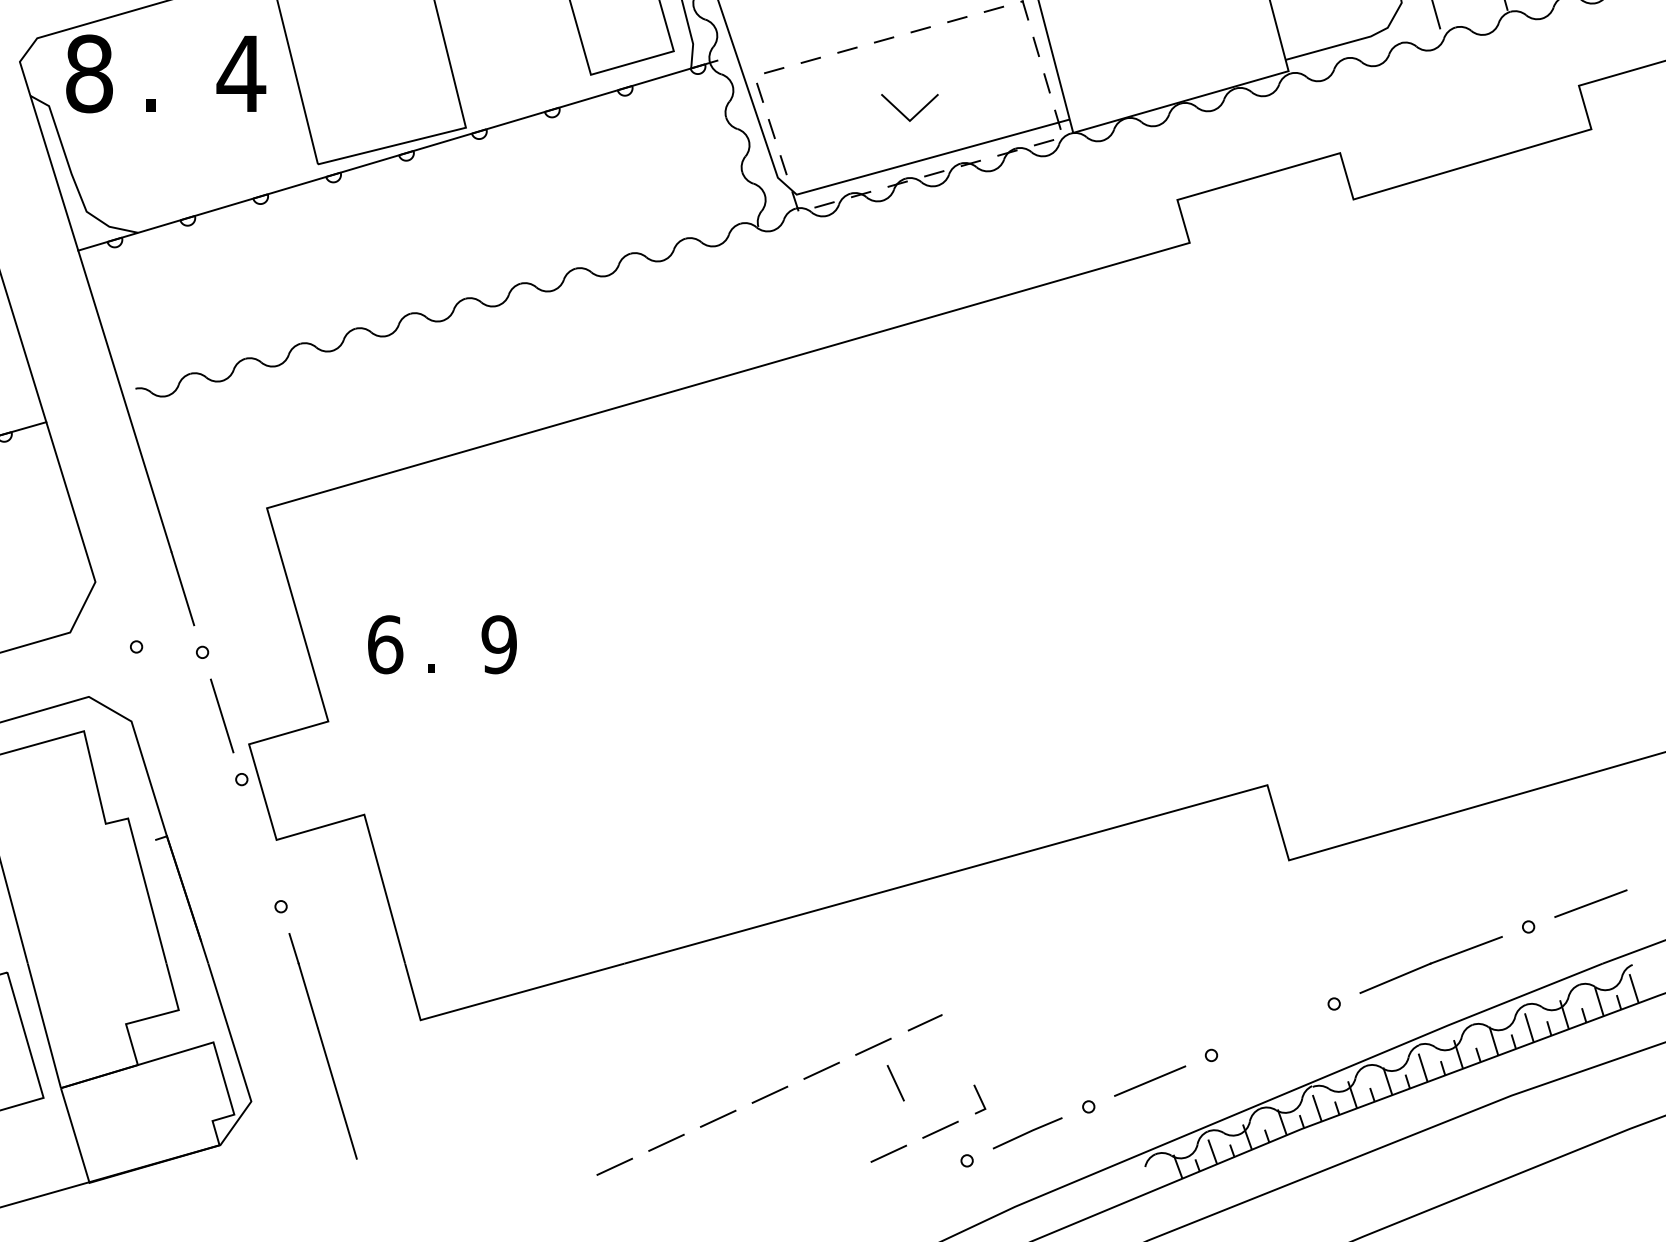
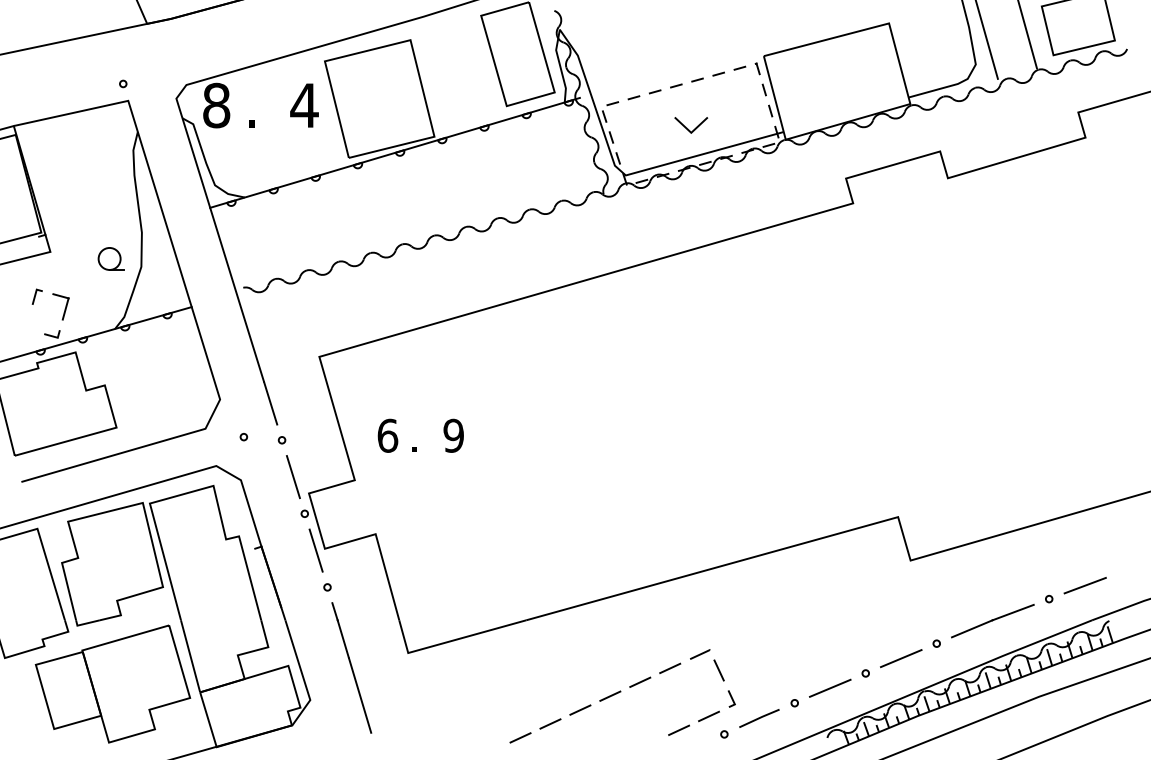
line: (260, 842) -> (315, 550), added
line: (1271, 1029) -> (900, 658), added
line: (894, 1083) -> (718, 670), moved

